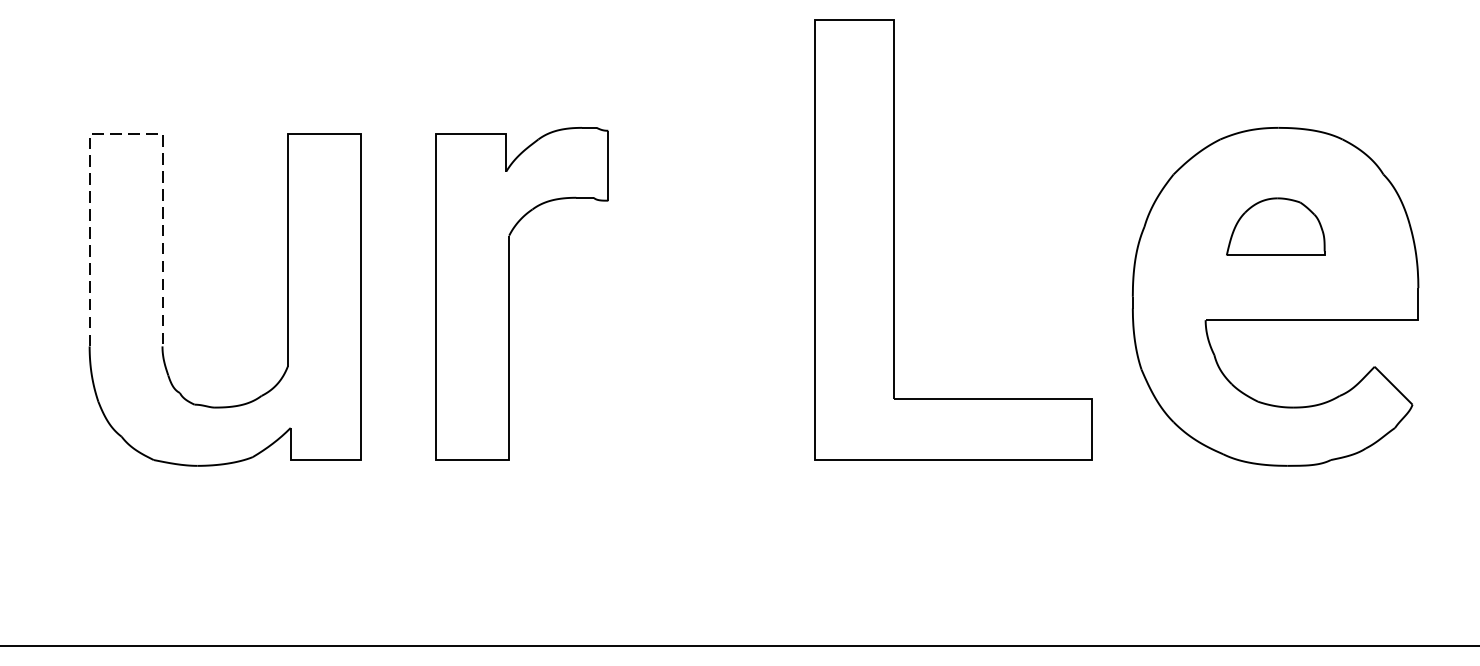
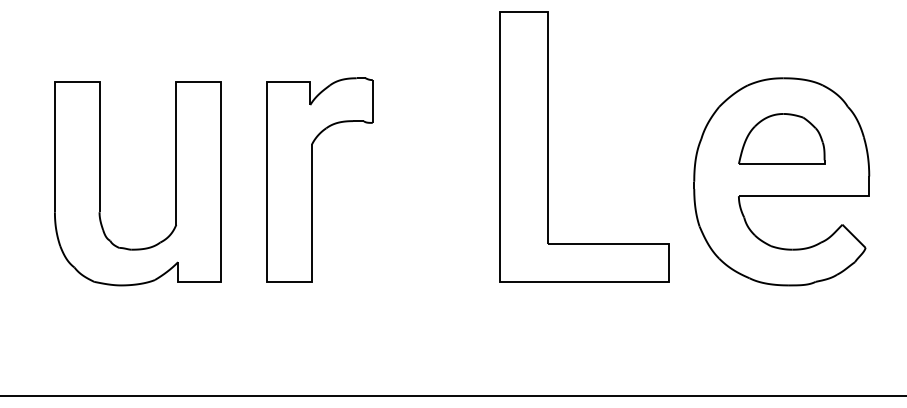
line: (126, 133) -> (77, 81), dashed -> solid
part: (1275, 226) -> (781, 138), size x1.43

